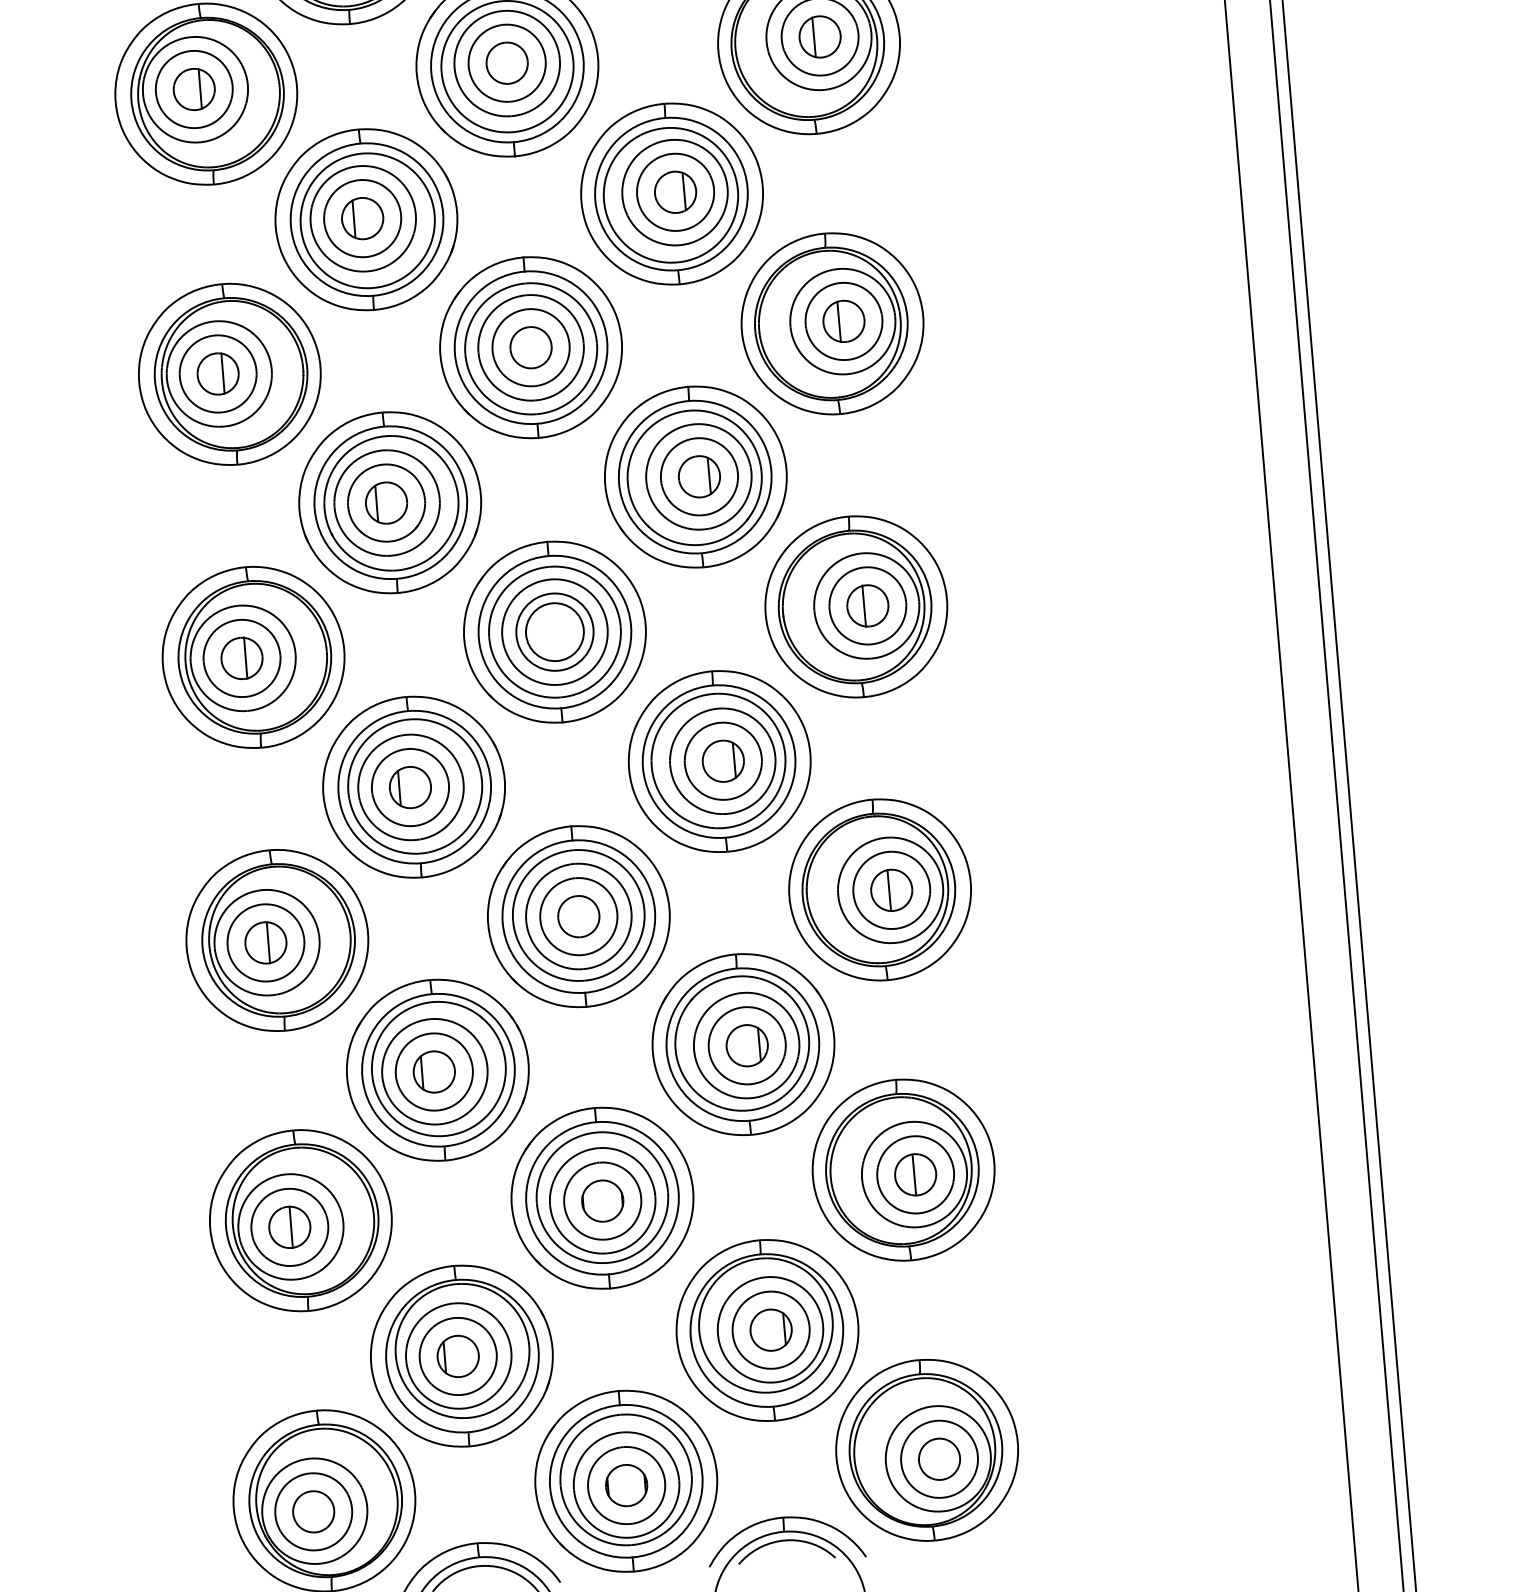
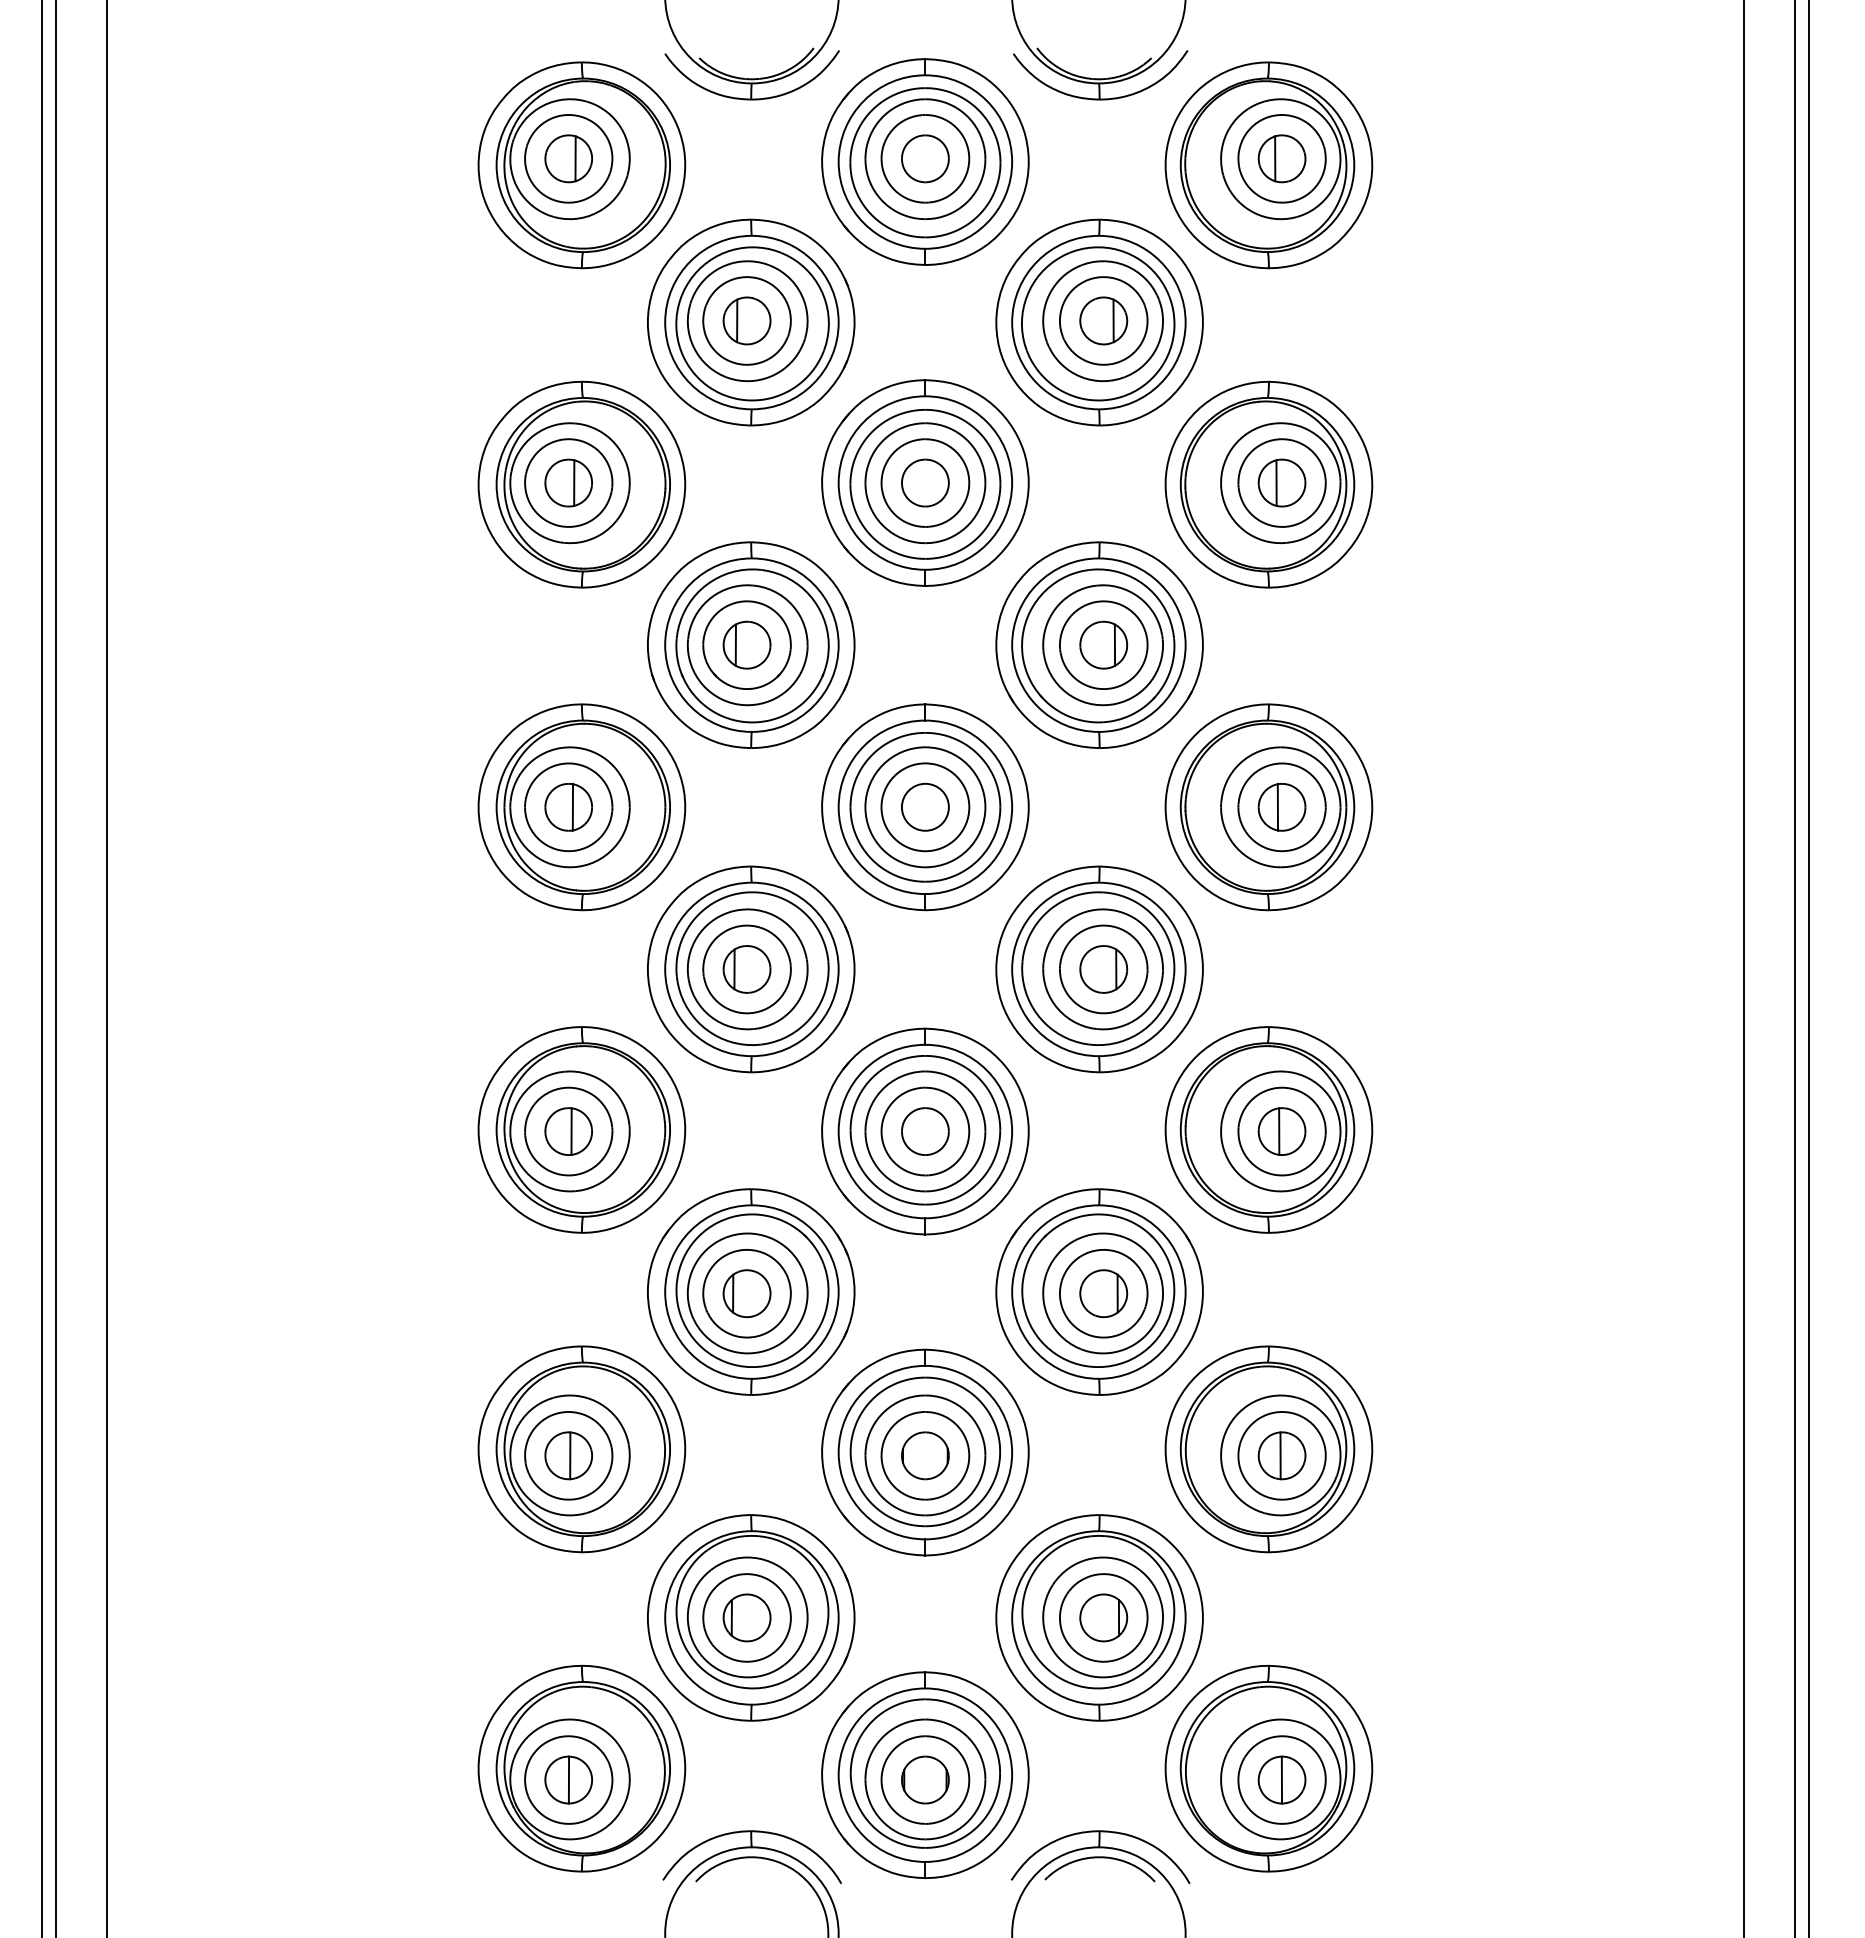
circle: (554, 631) -> (924, 806), size x0.71
line: (938, 1458) -> (1281, 1779), added
line: (313, 1511) -> (568, 1779), added

